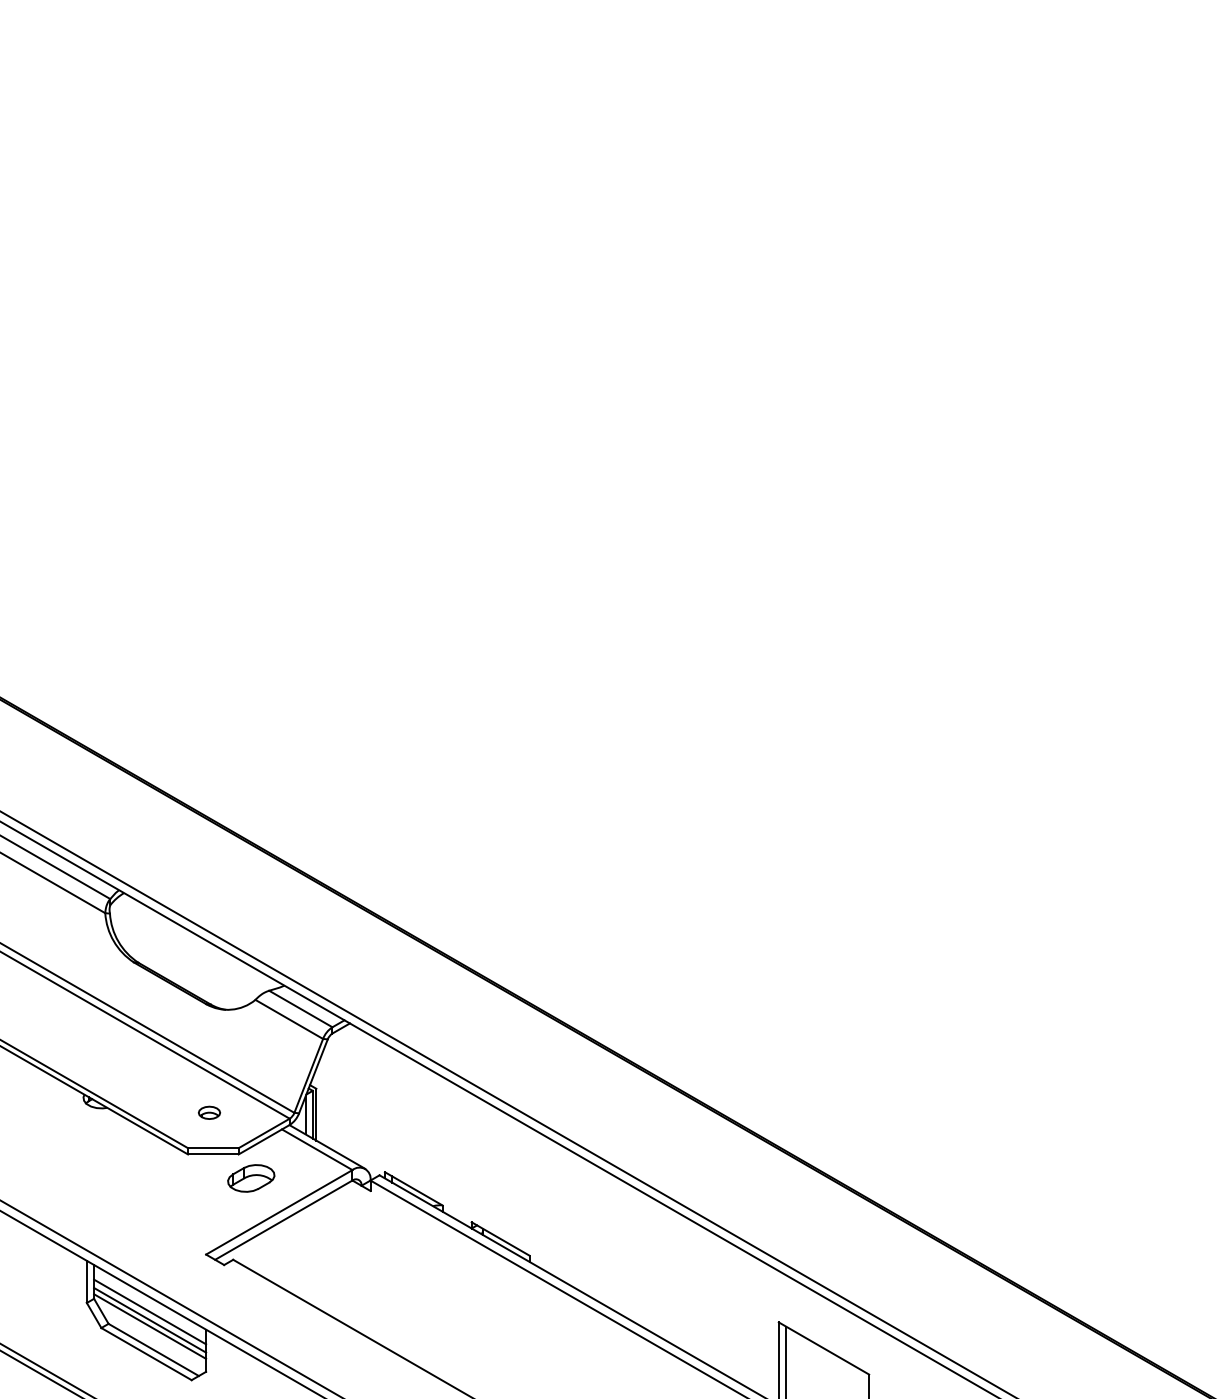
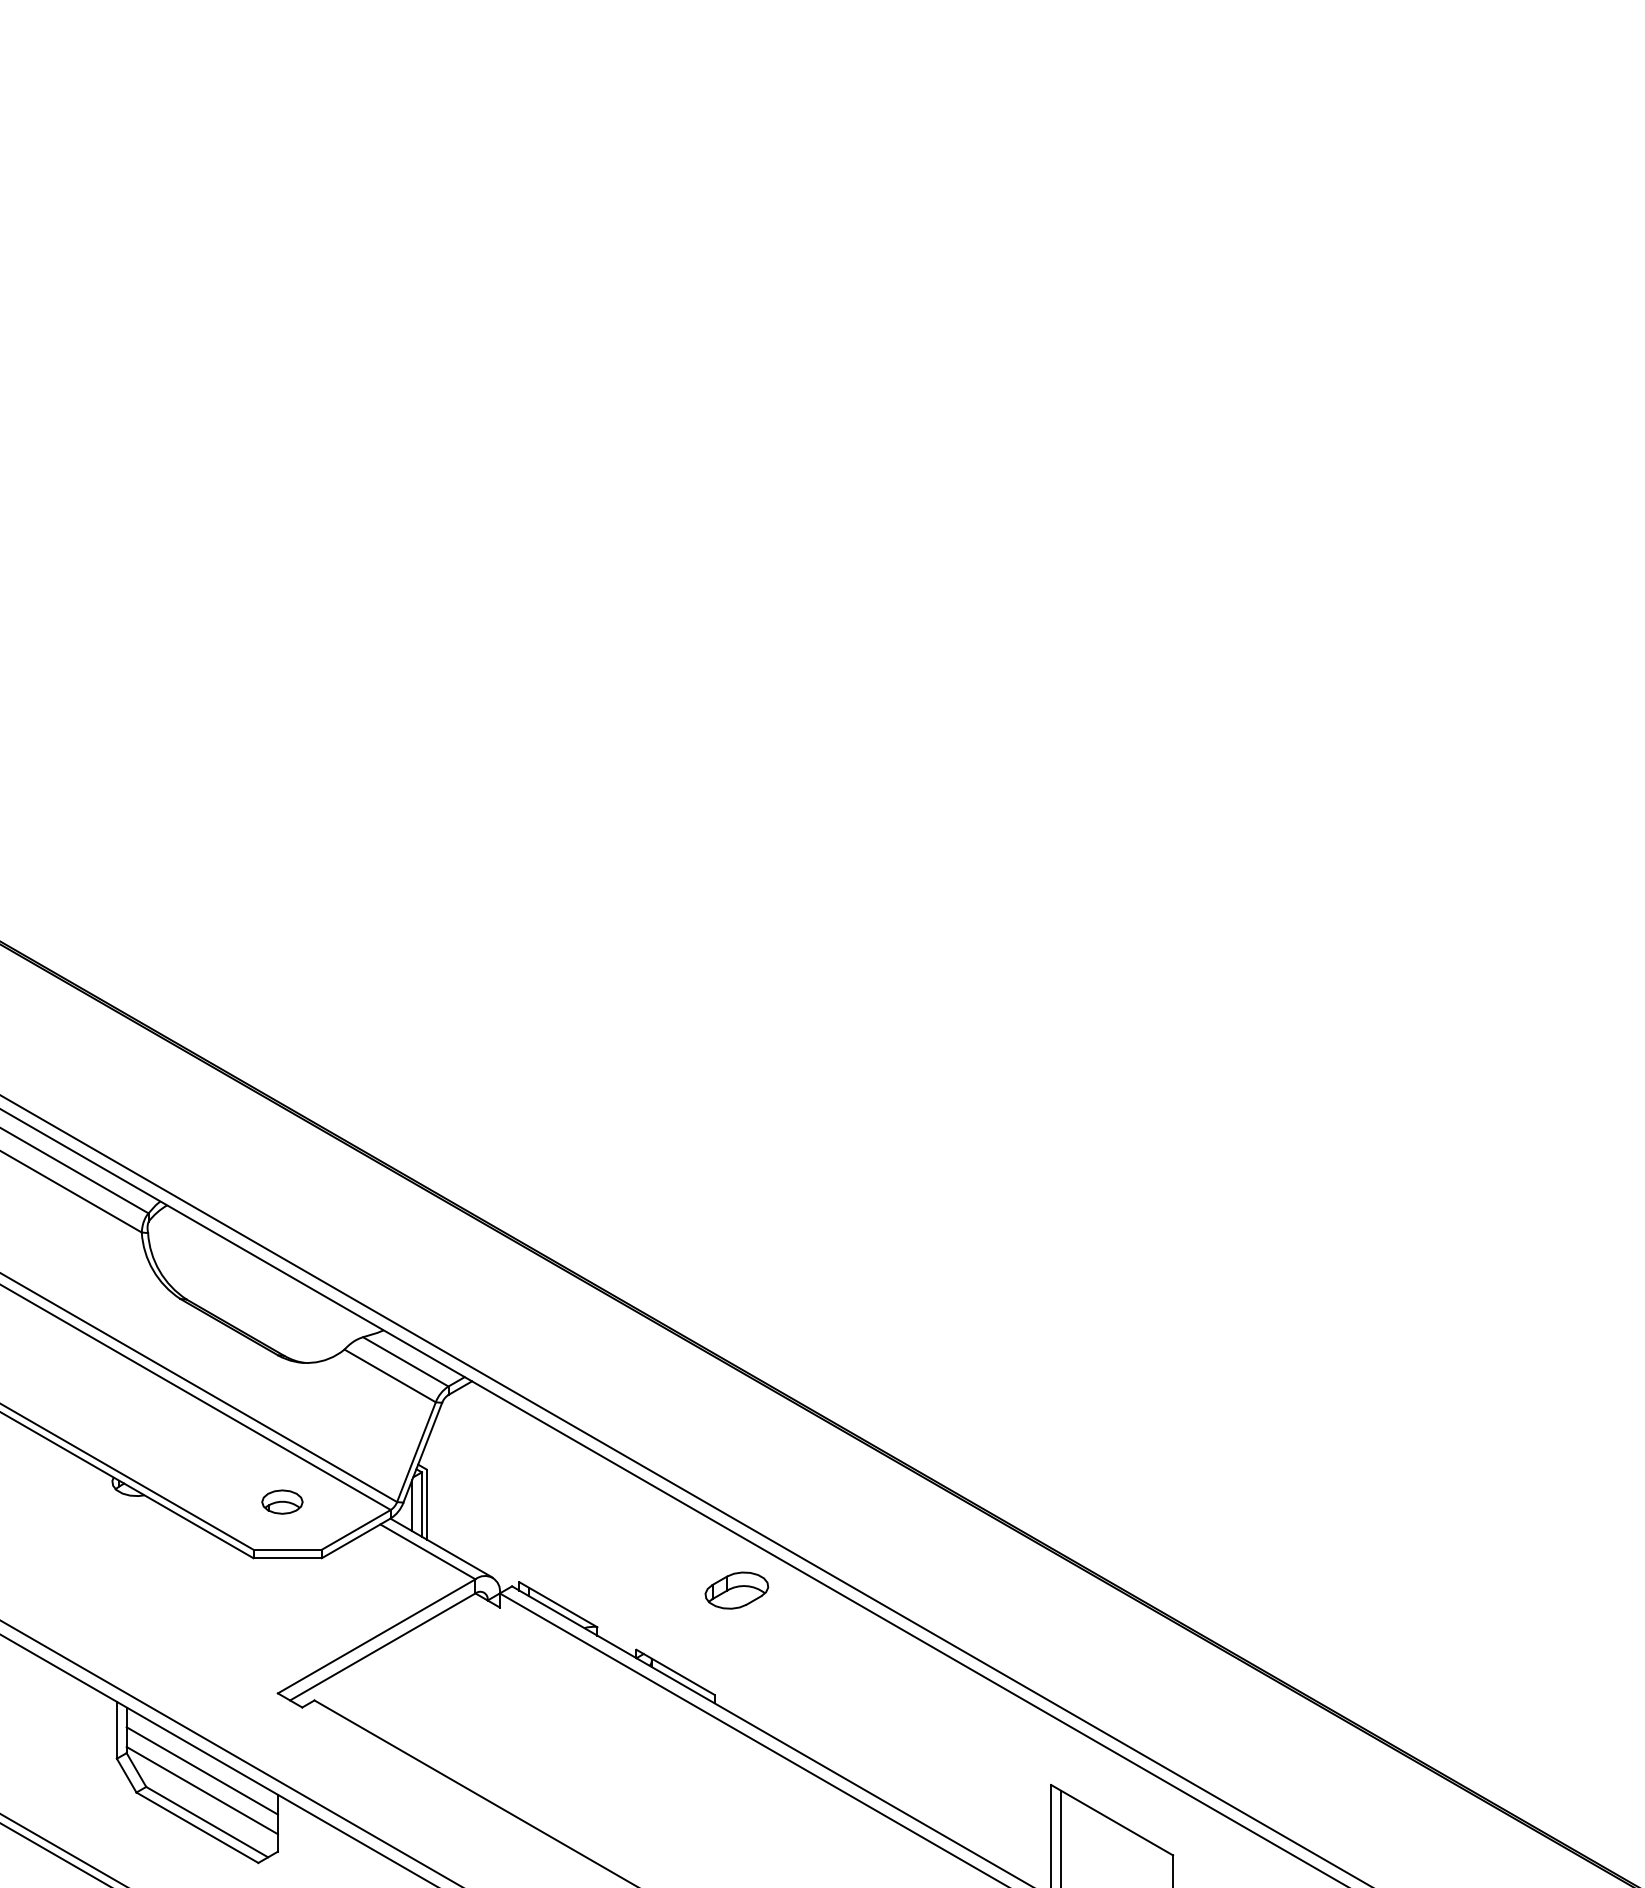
part: (209, 1112) -> (282, 1501), size x1.4
part: (251, 1178) -> (736, 1590), moved
line: (149, 1319) -> (201, 1781), removed

